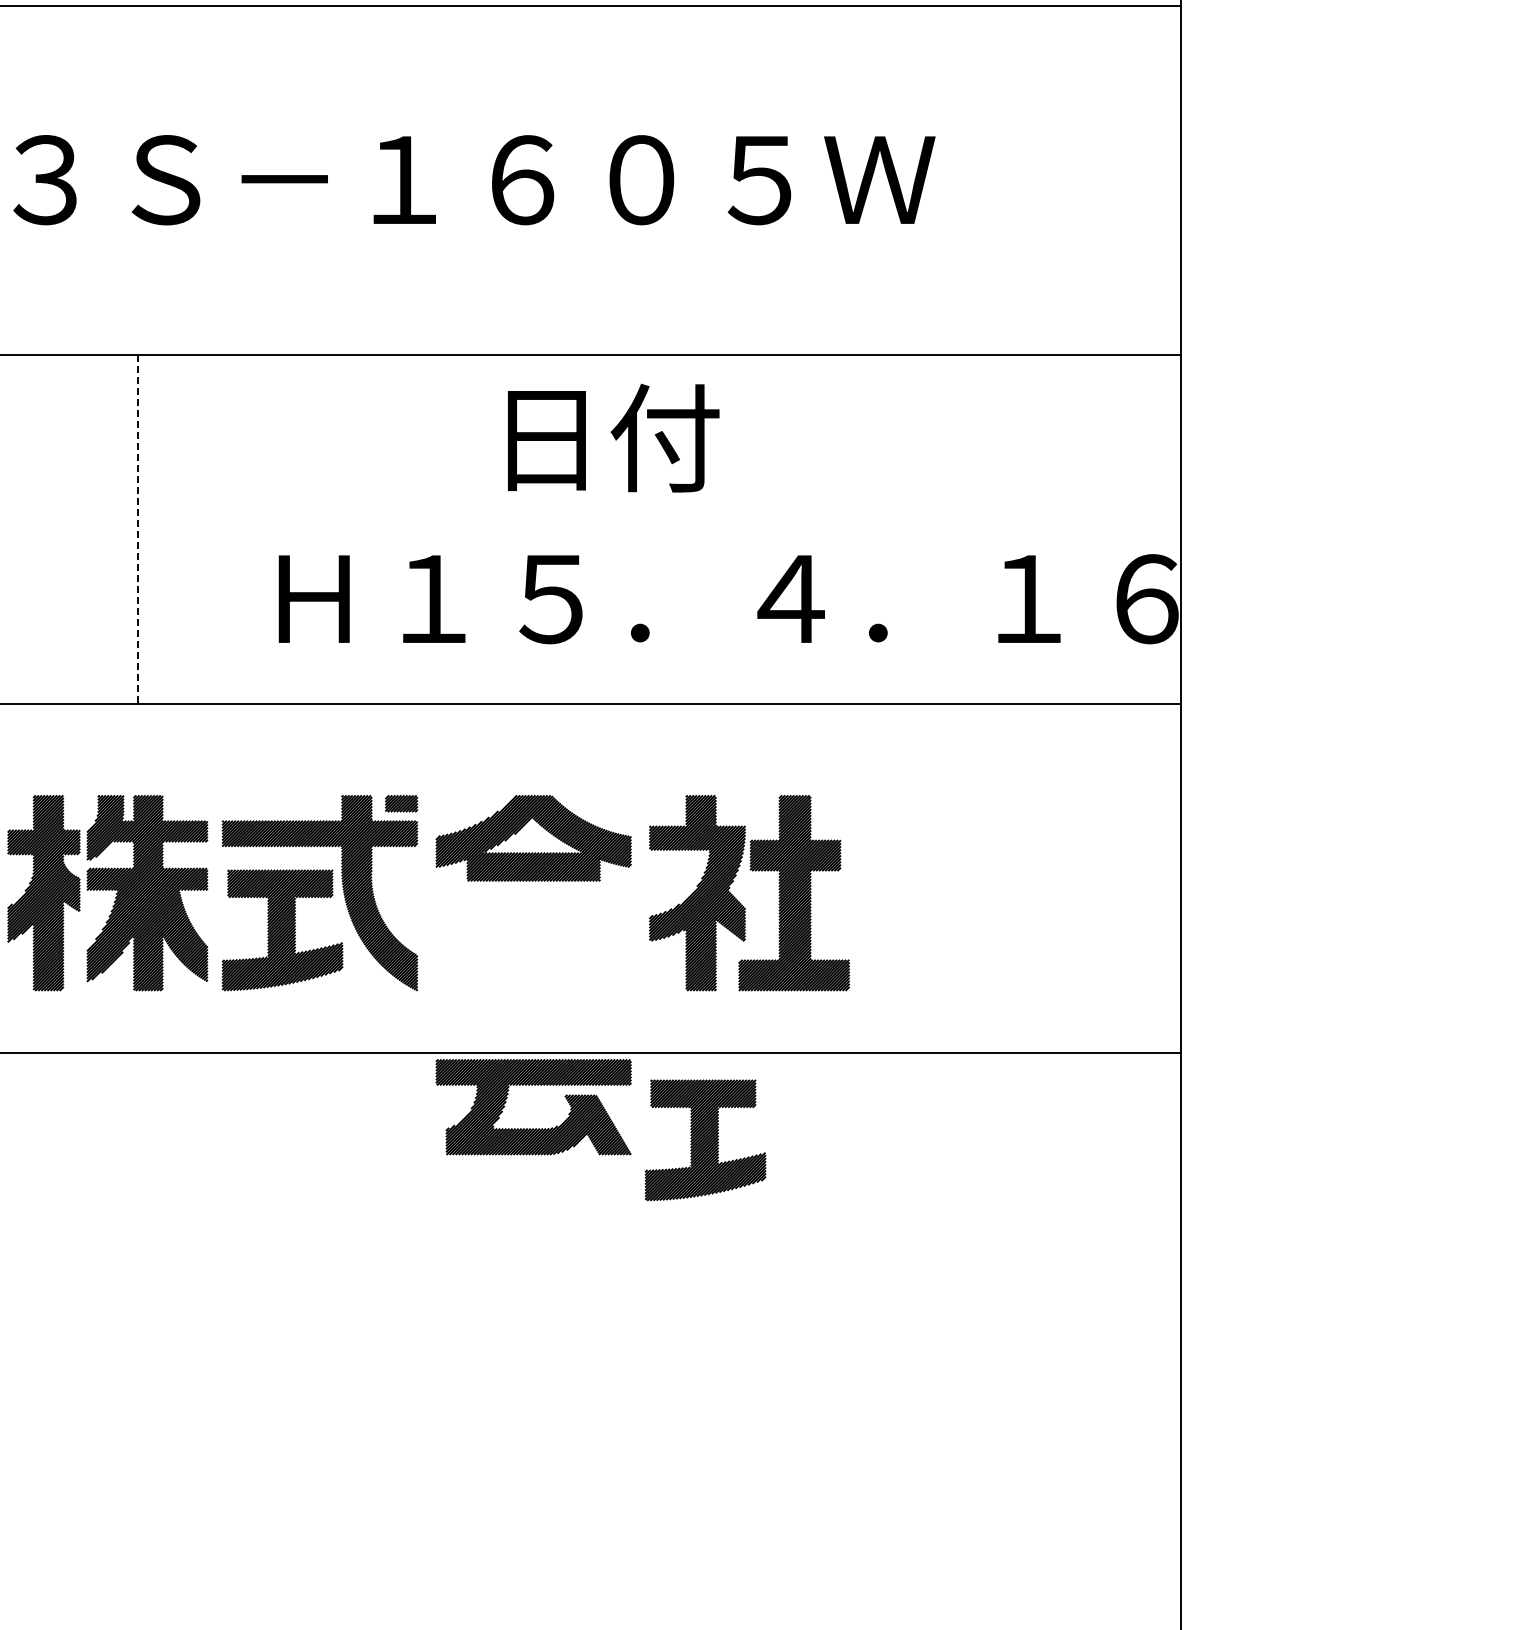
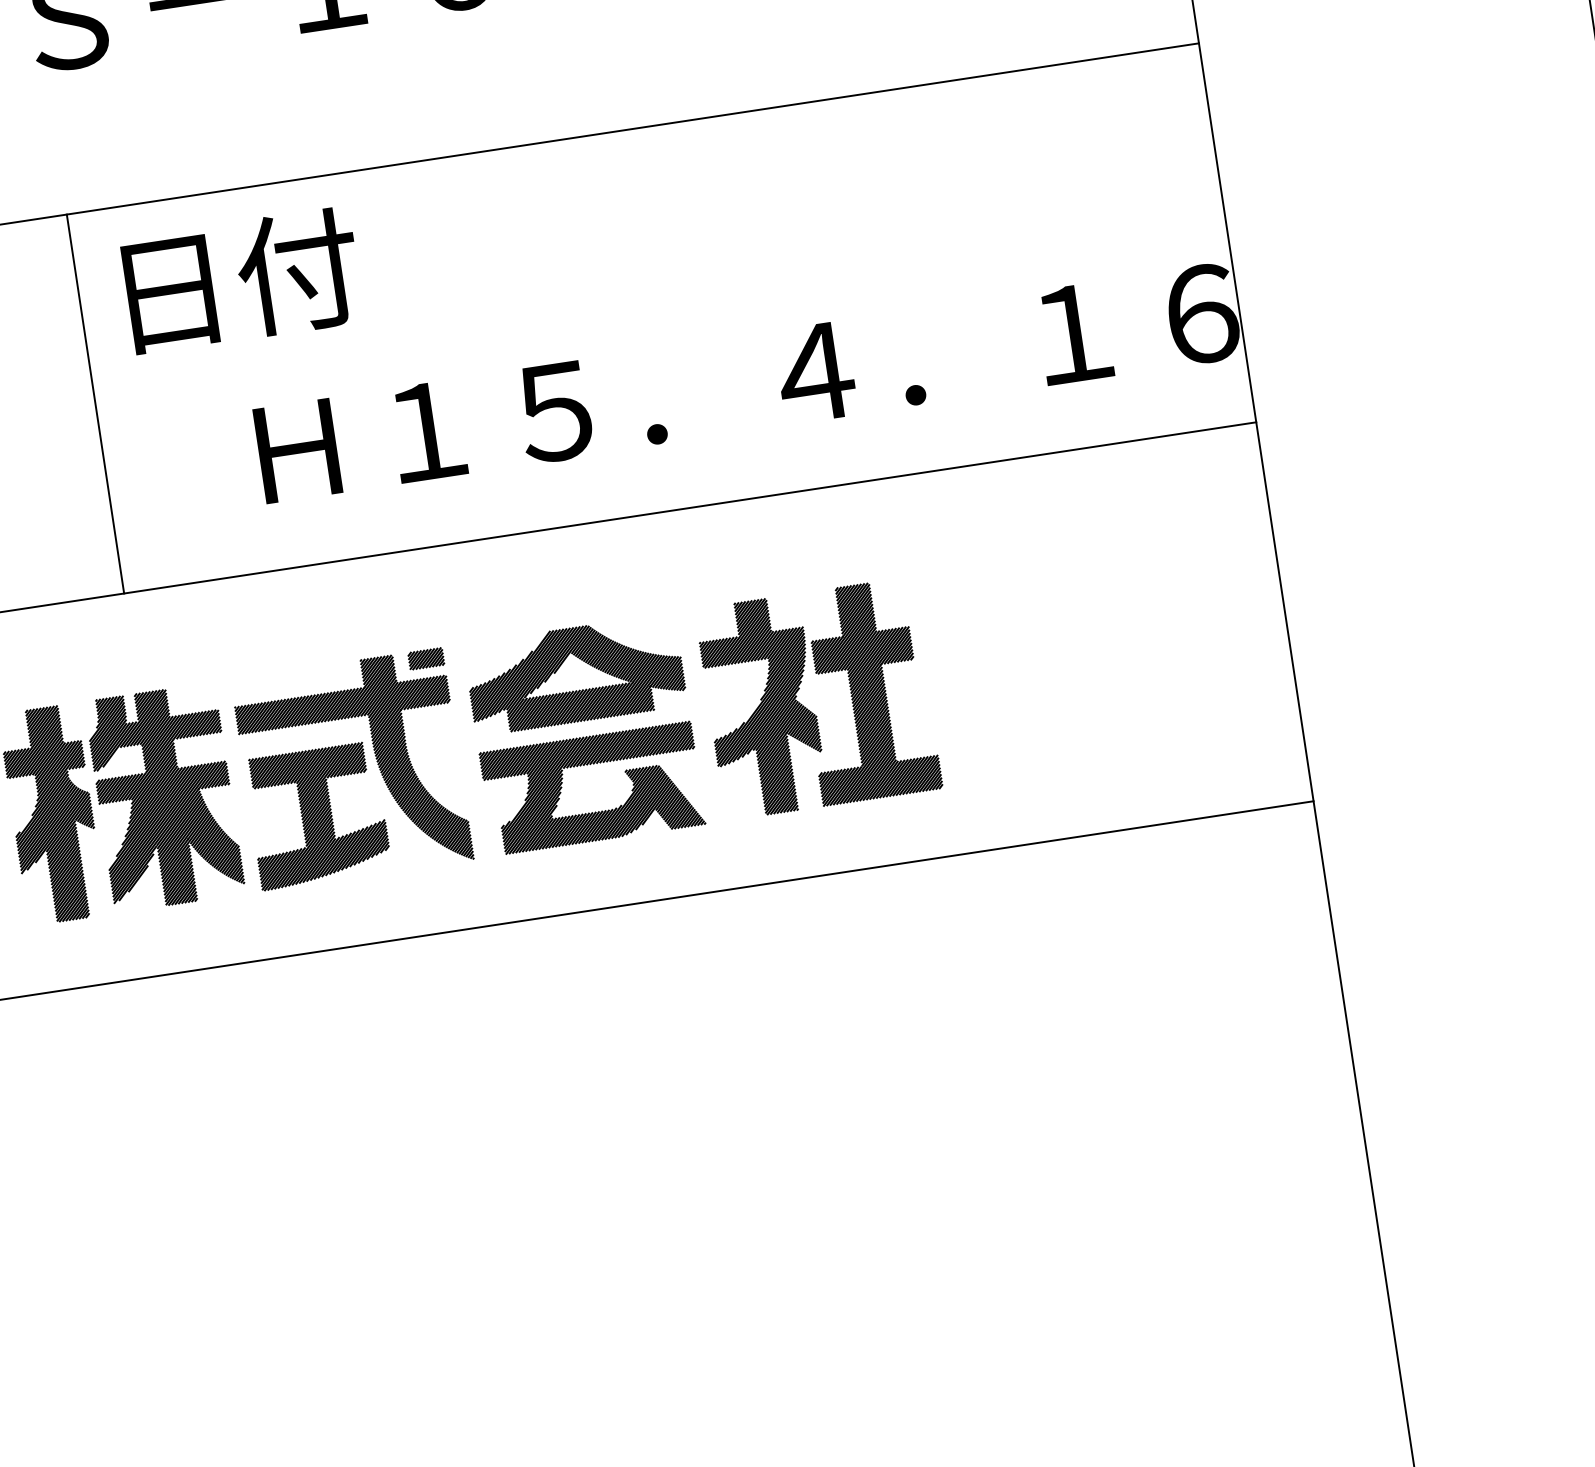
text: (613, 437) -> (242, 279), moved
line: (138, 529) -> (95, 404), dashed -> solid
part: (533, 1128) -> (595, 811), moved
part: (705, 1140) -> (811, 974), removed

